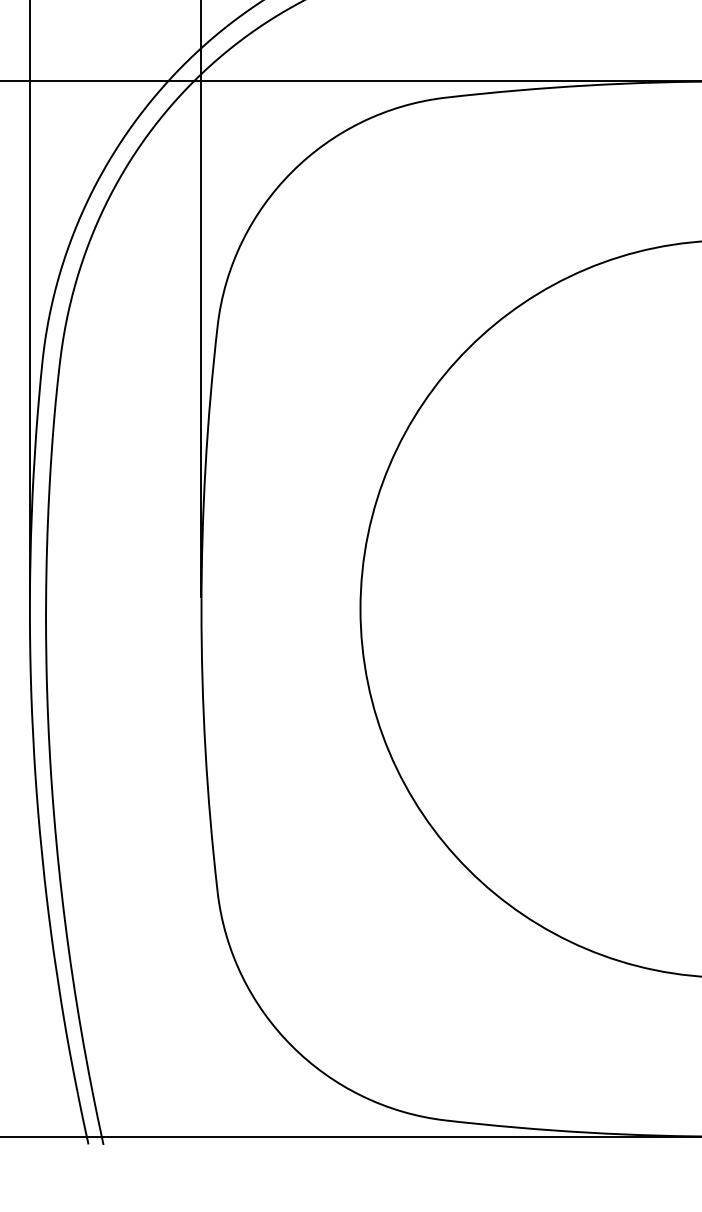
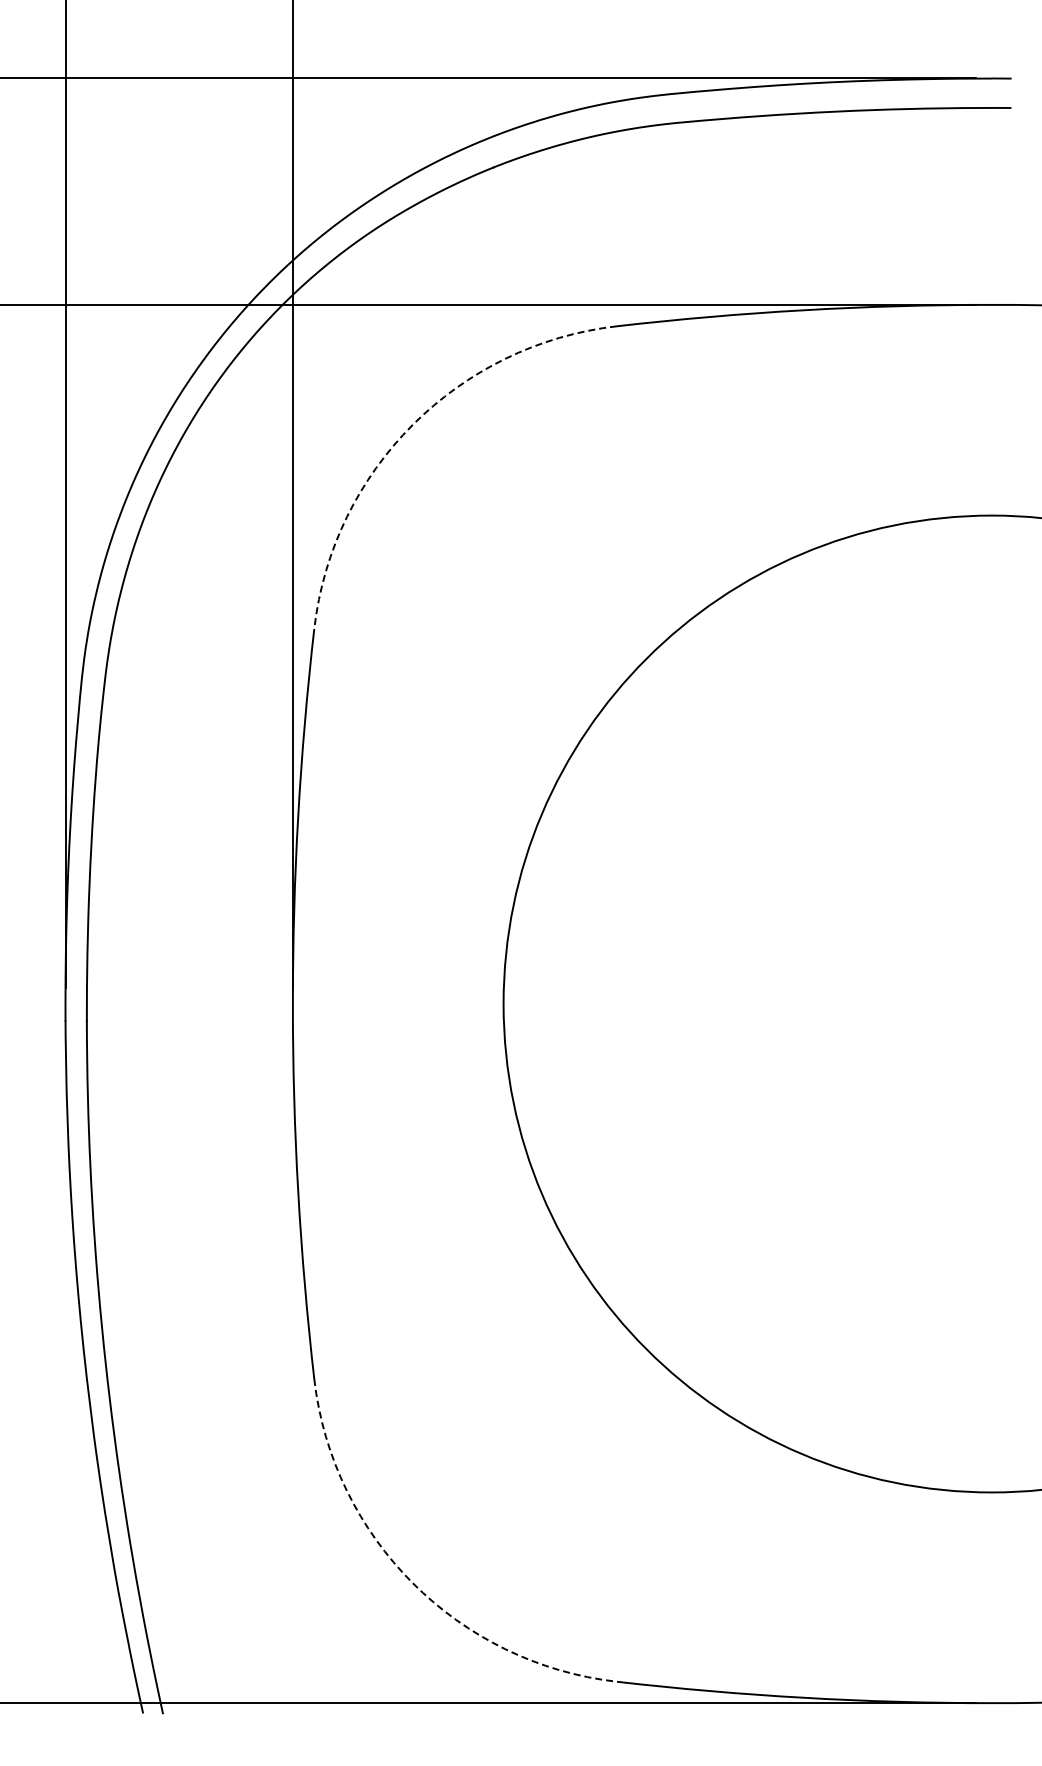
arc: (291, 171) -> (412, 424), solid -> dashed
arc: (291, 1046) -> (412, 1583), solid -> dashed

